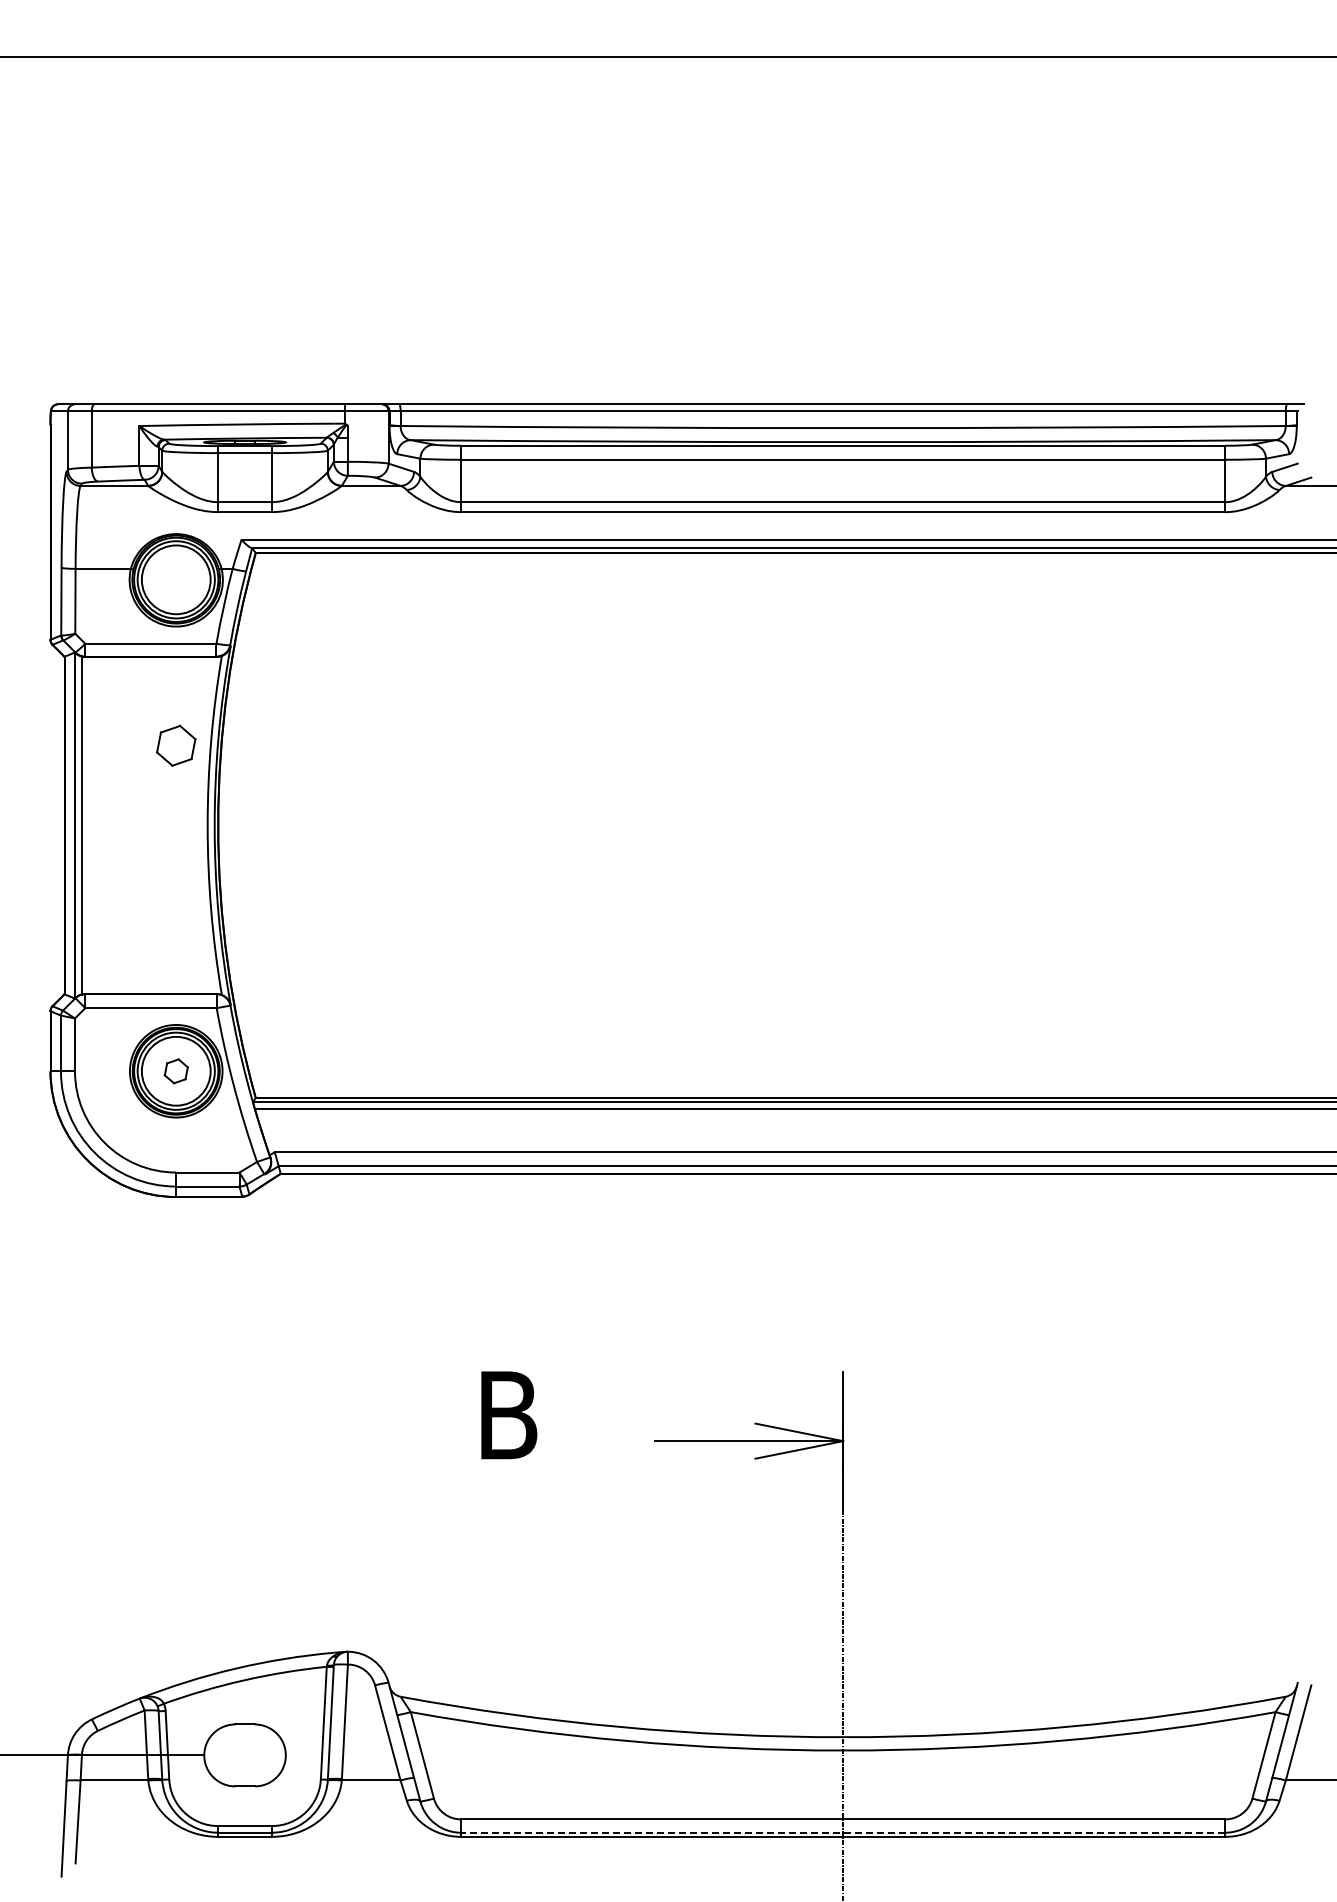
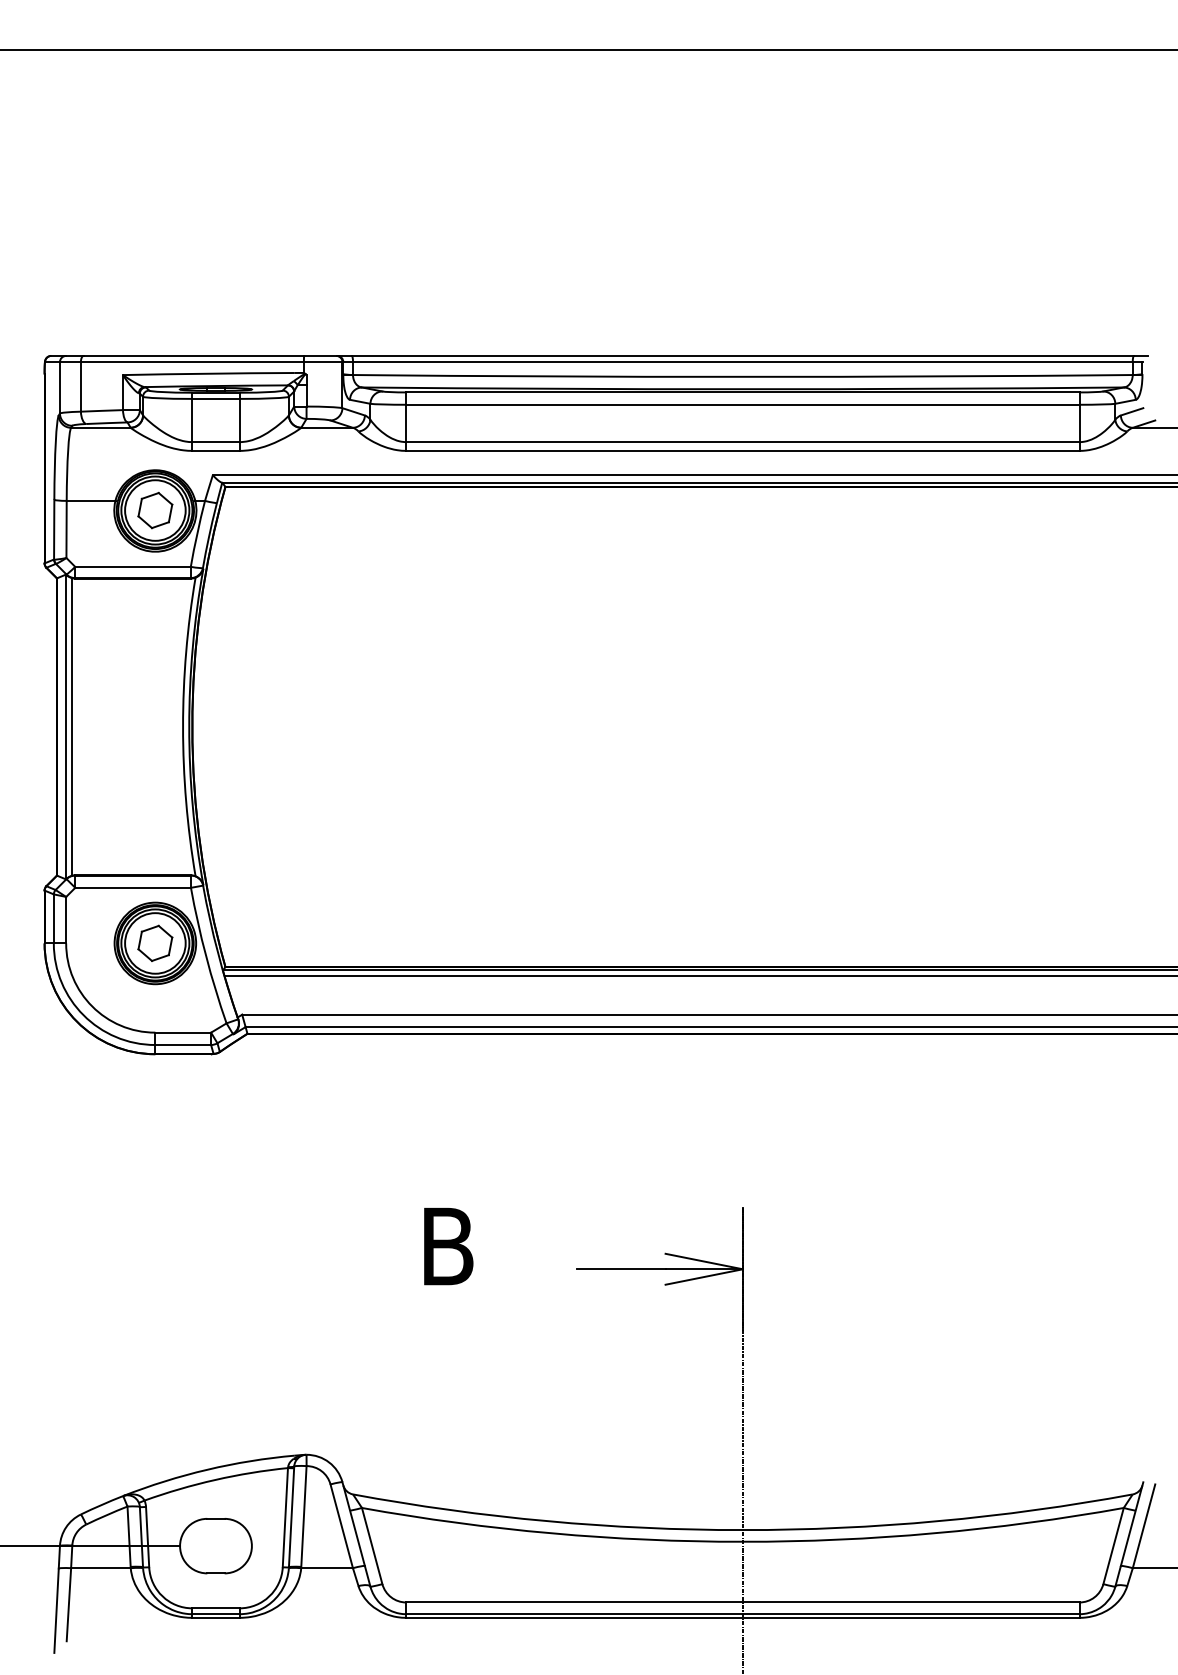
part: (176, 745) -> (155, 510), moved
part: (176, 1071) -> (155, 943), size x1.67
line: (842, 1832) -> (742, 1614), dashed -> solid

